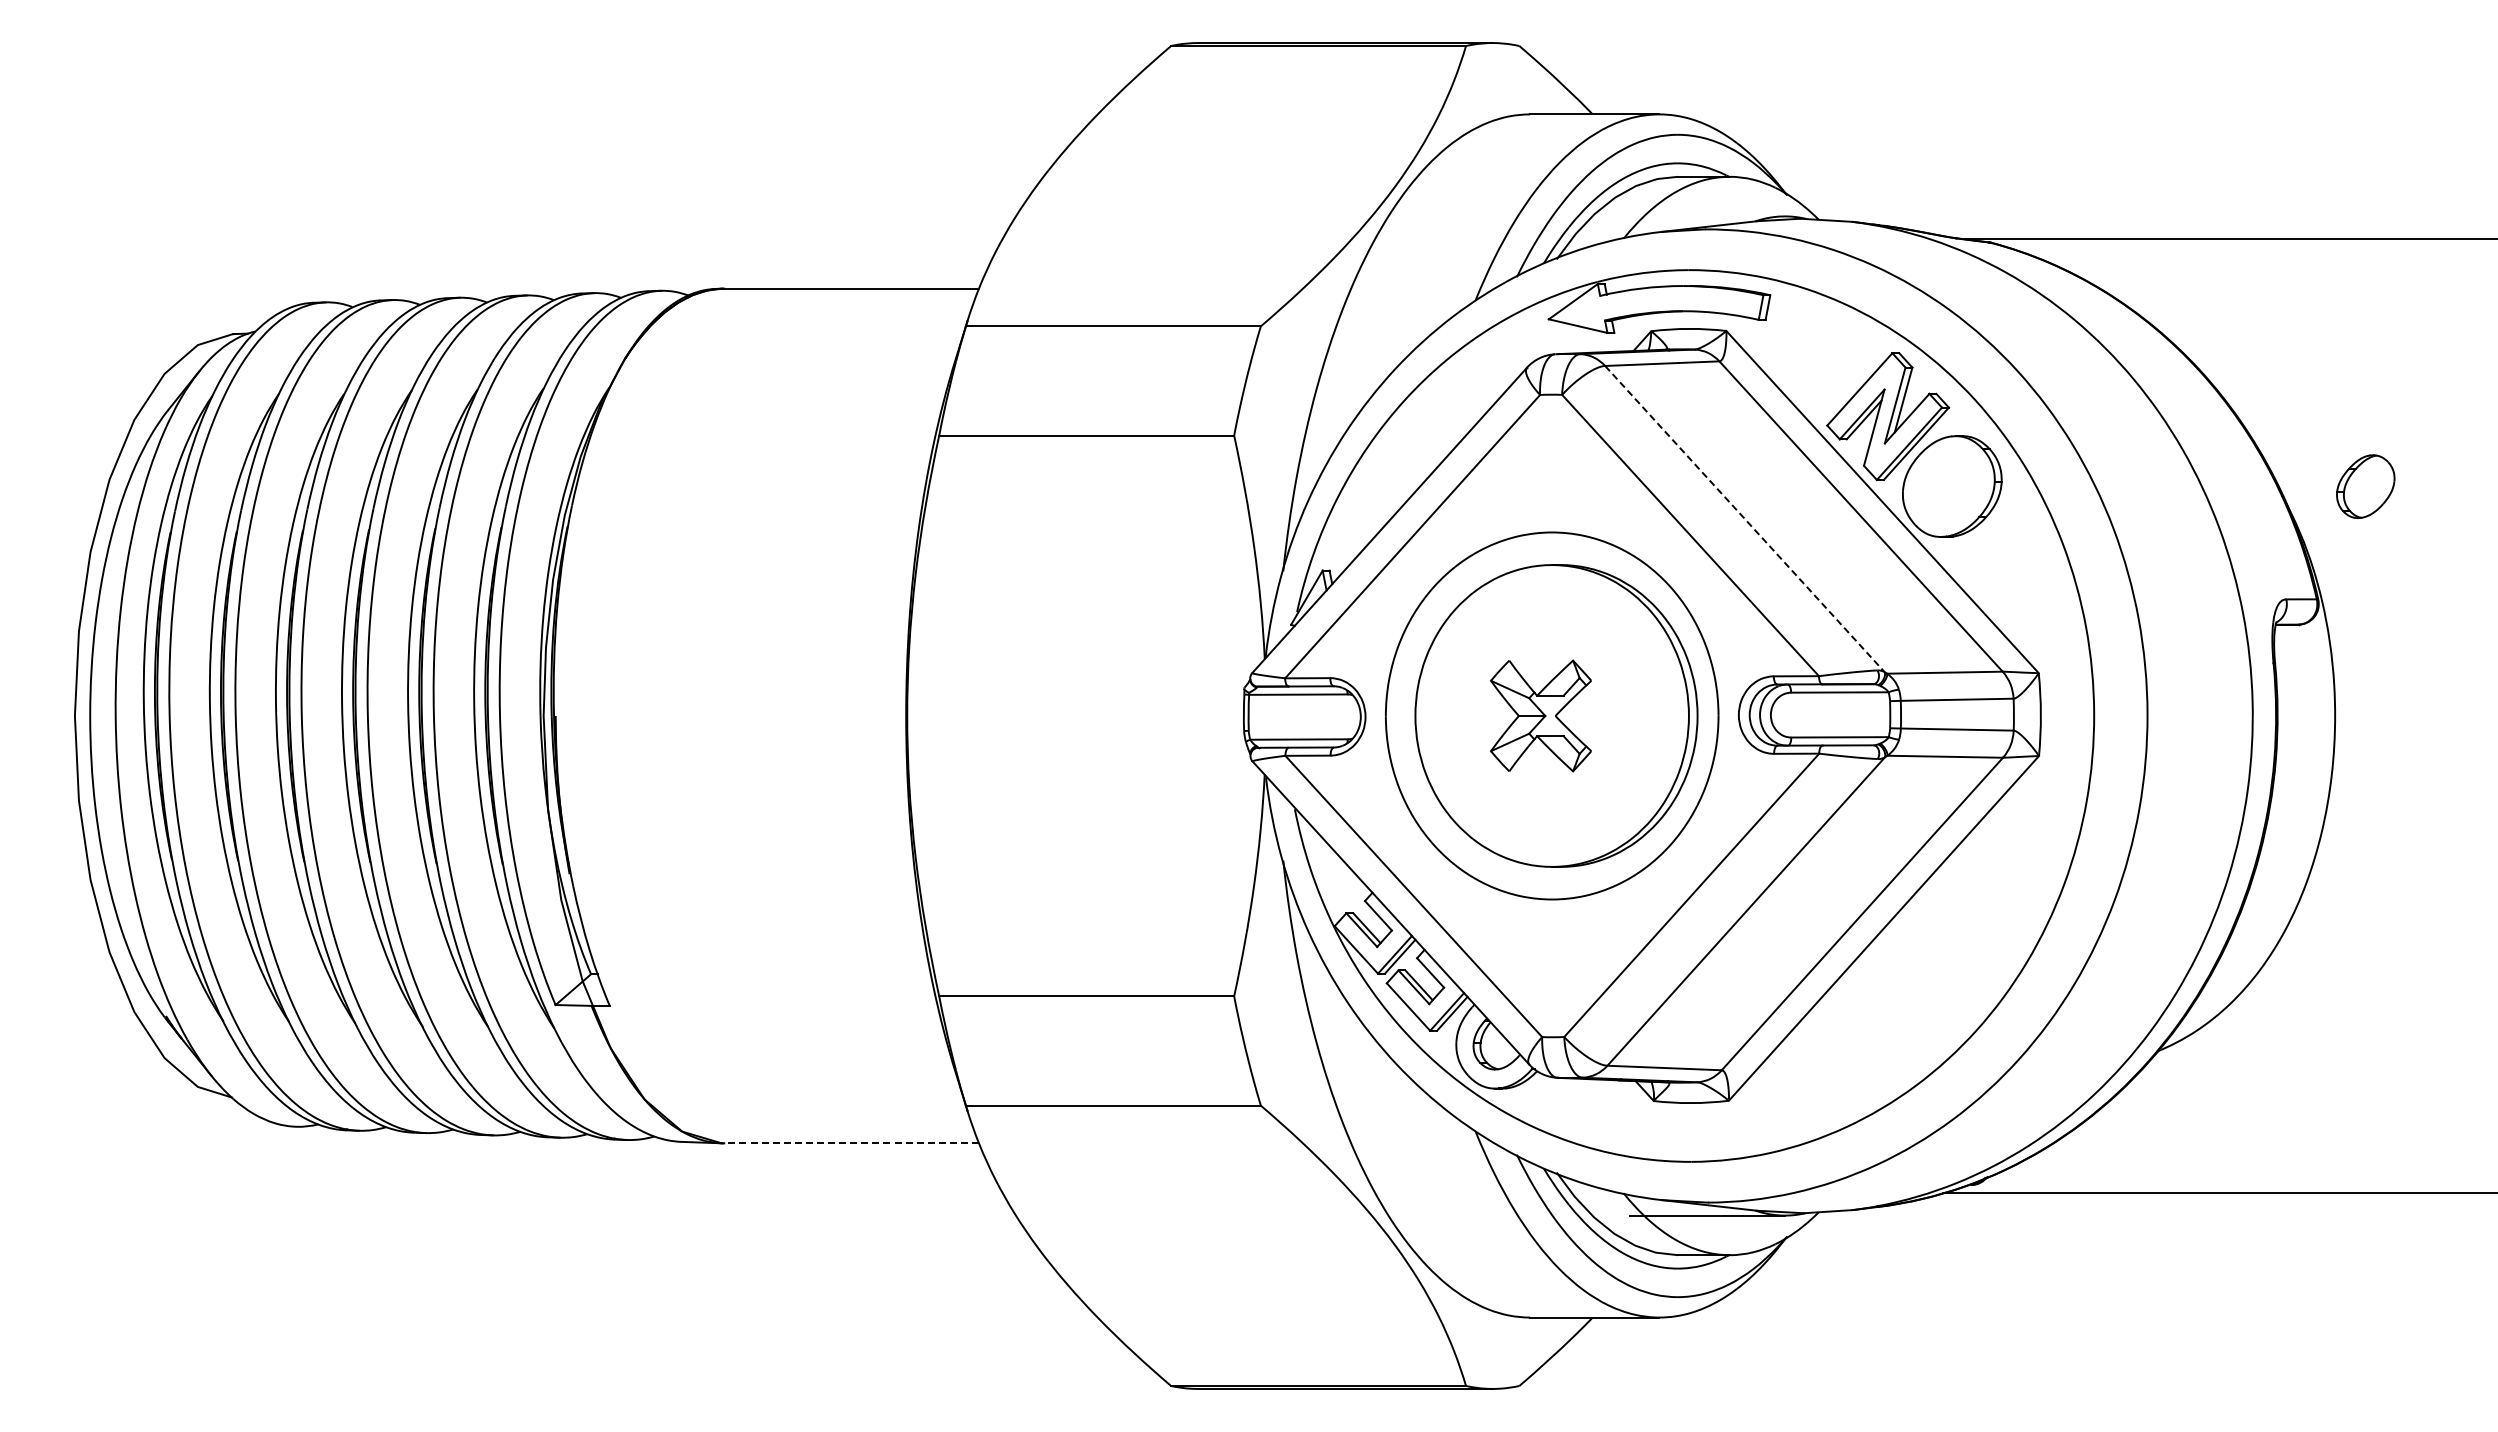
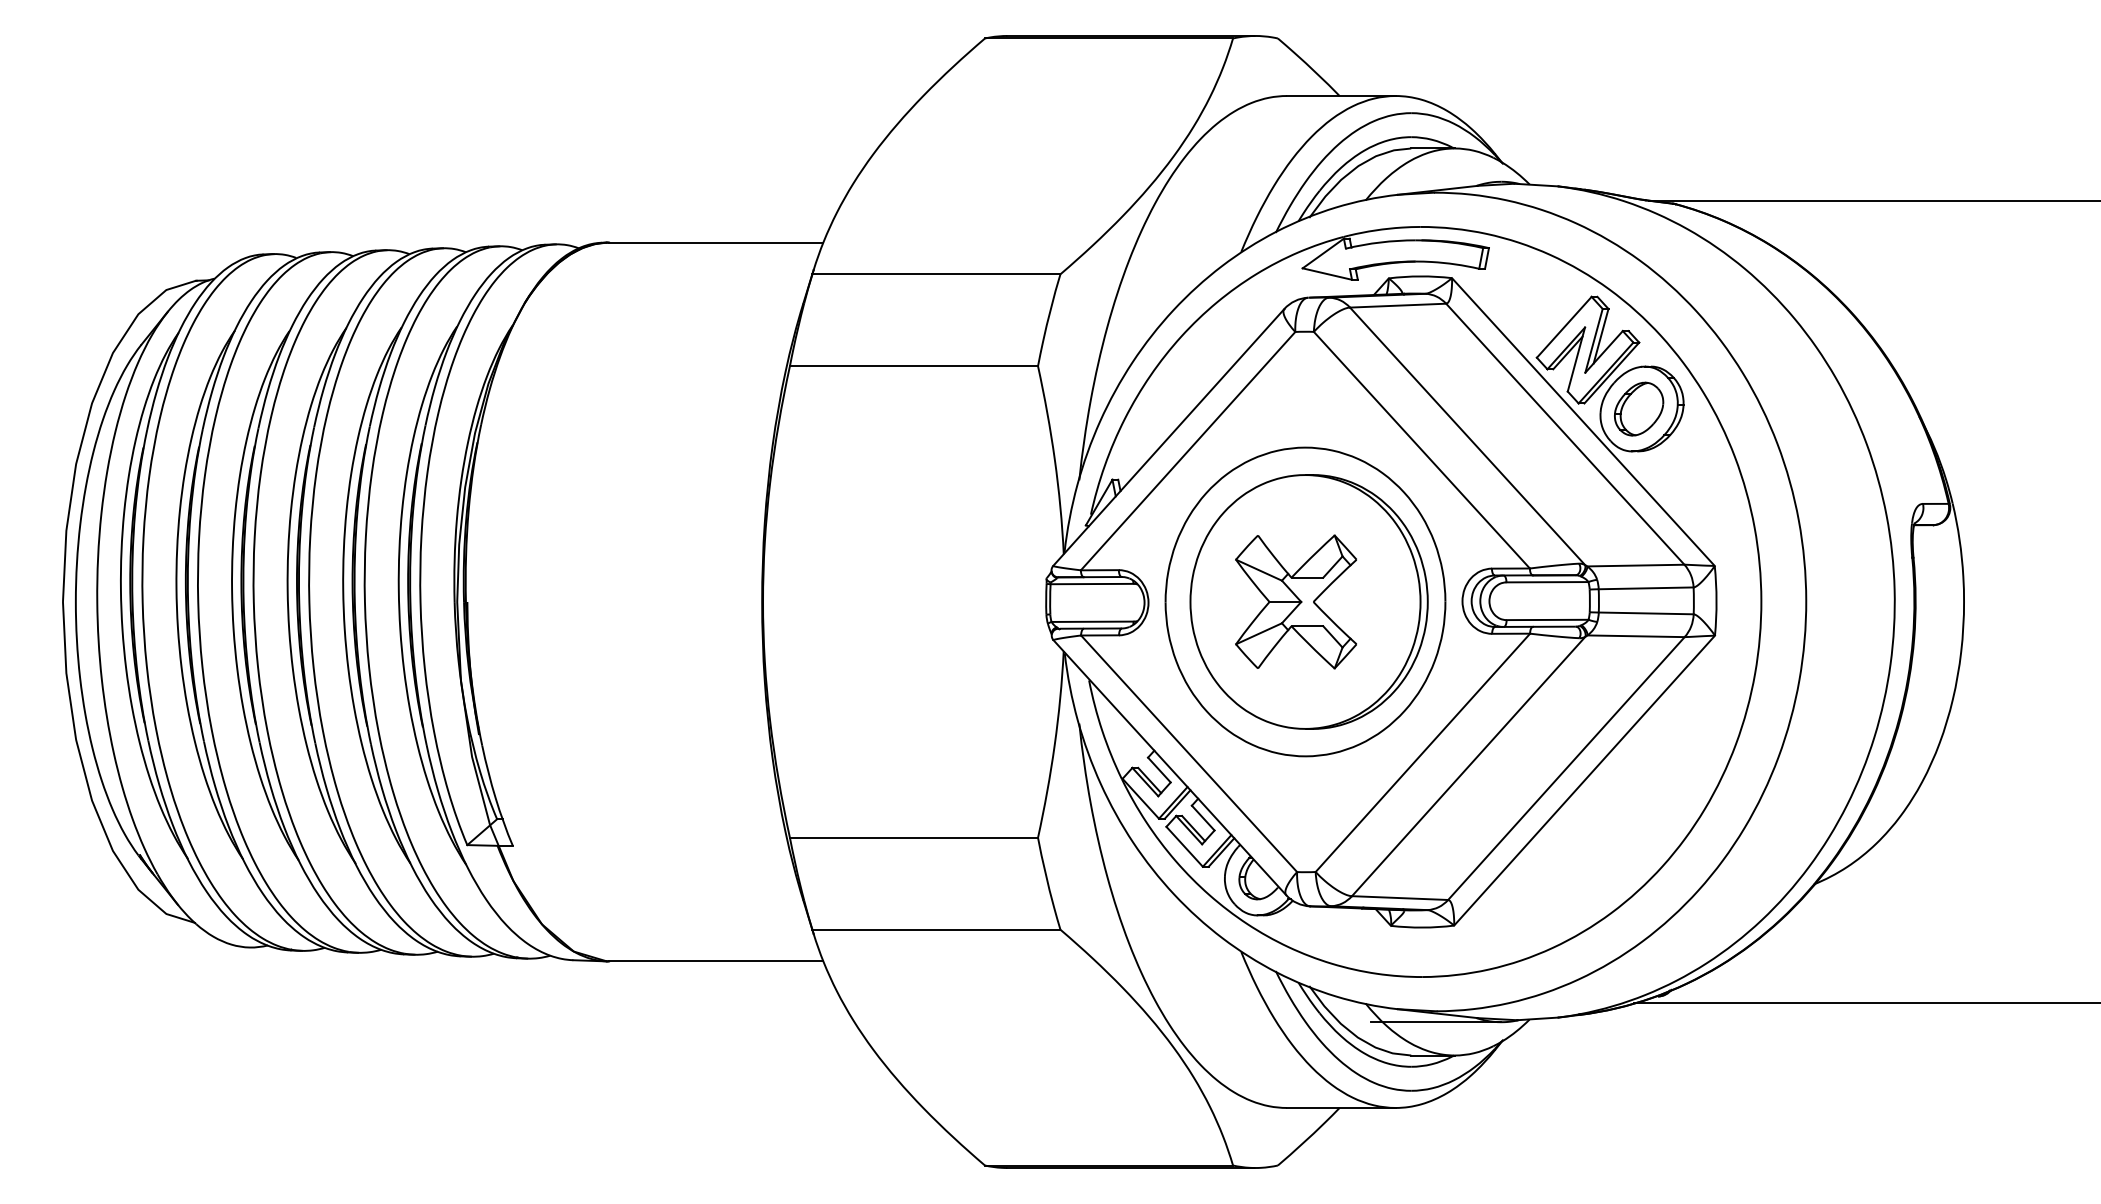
part: (2365, 486) -> (1638, 408), moved
line: (1745, 519) -> (1468, 436), dashed -> solid
part: (1540, 715) -> (1295, 601), size x1.43
line: (851, 1143) -> (716, 961), dashed -> solid

